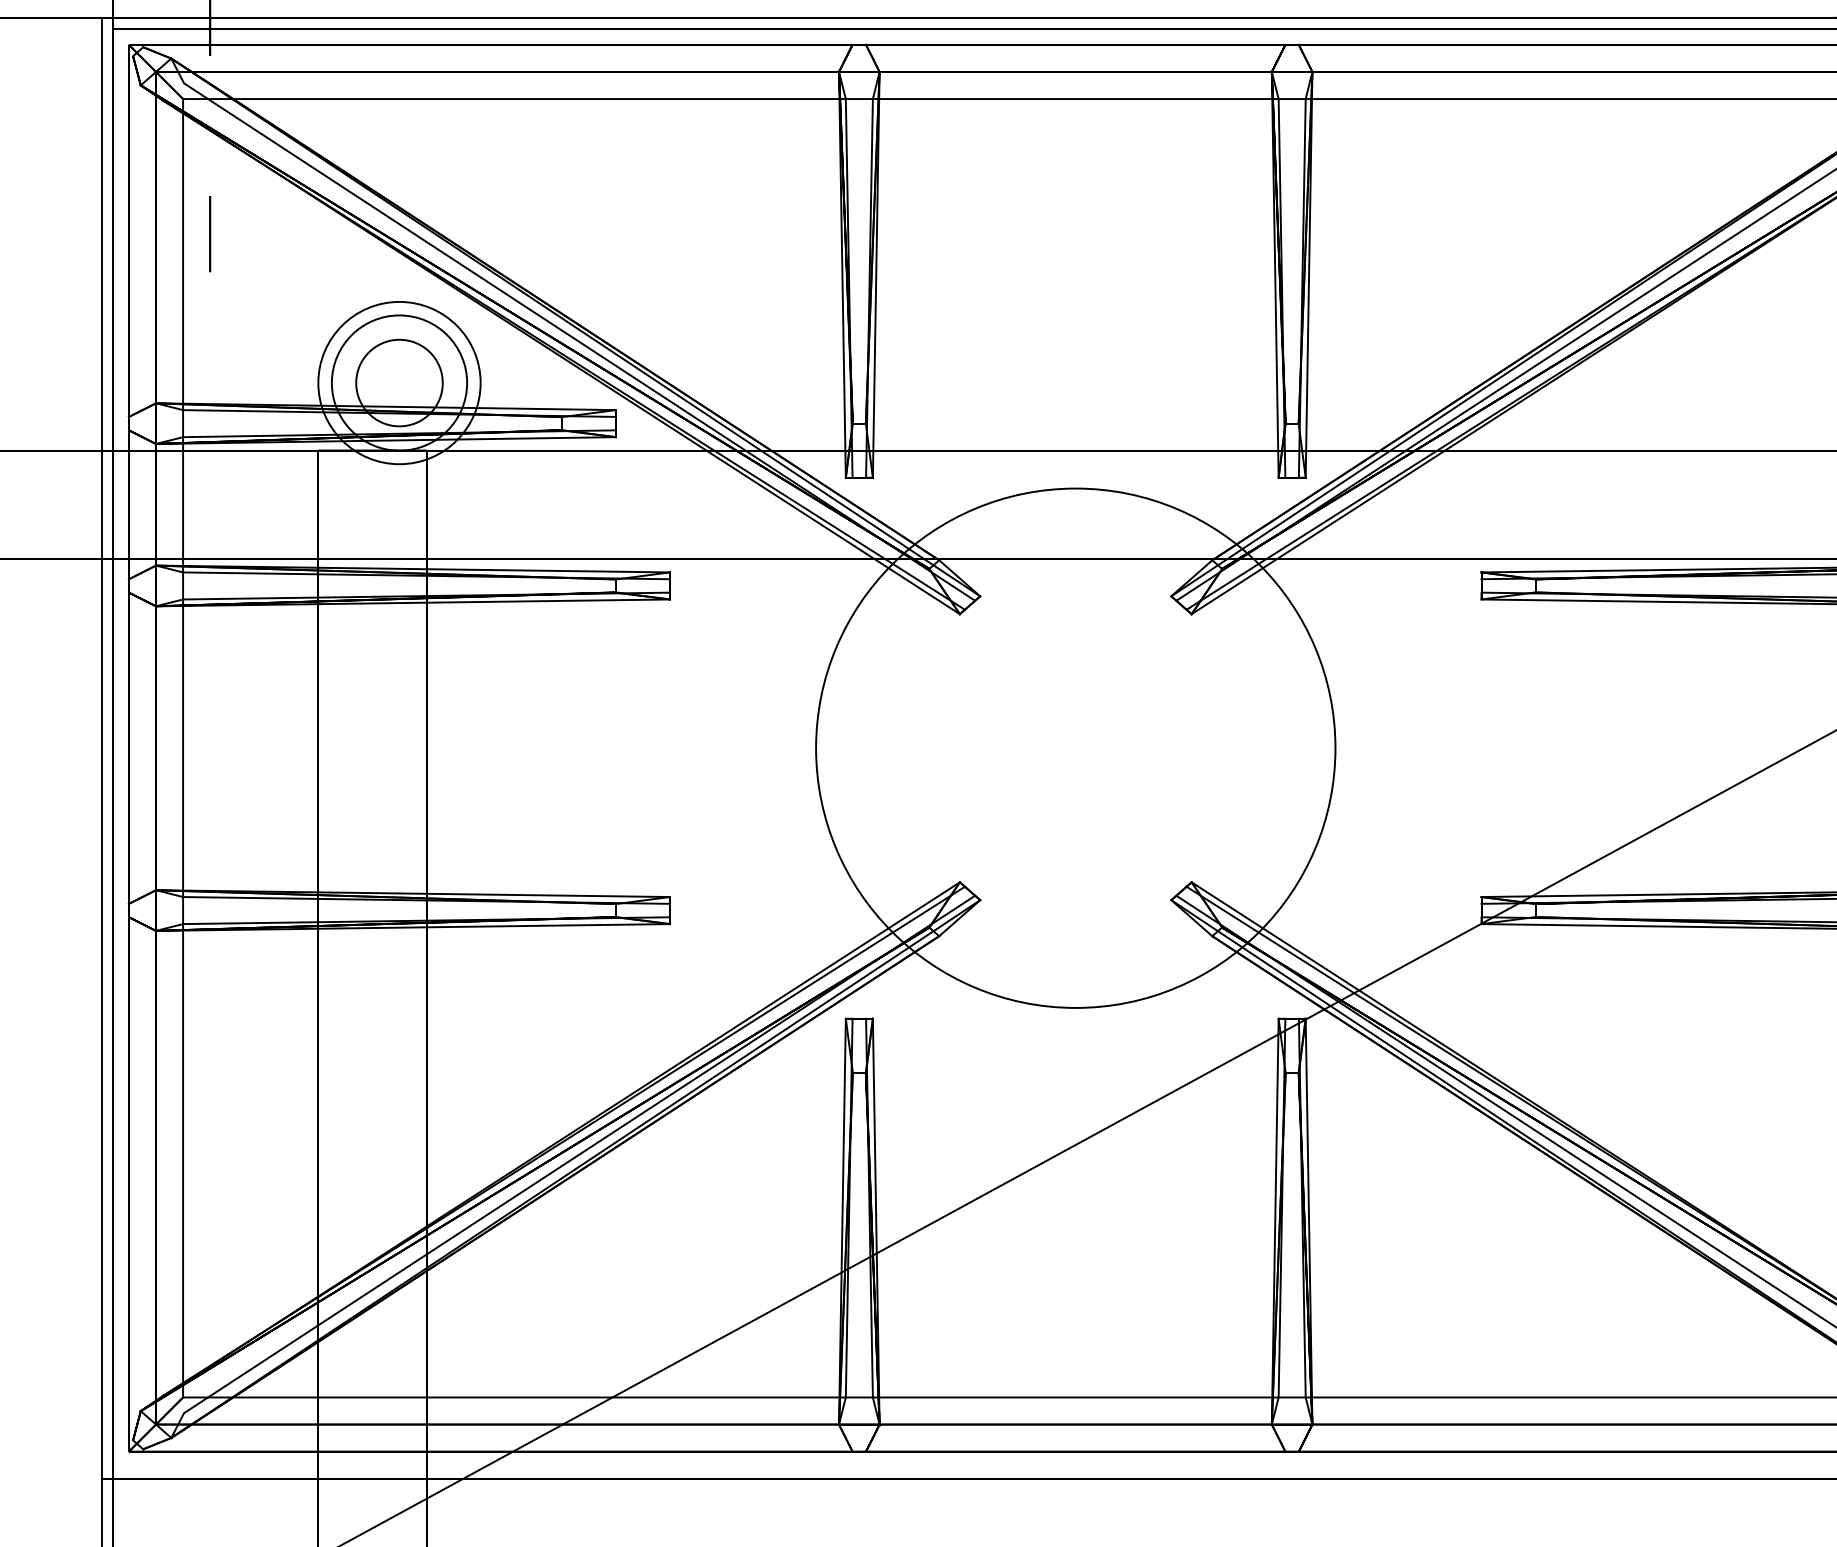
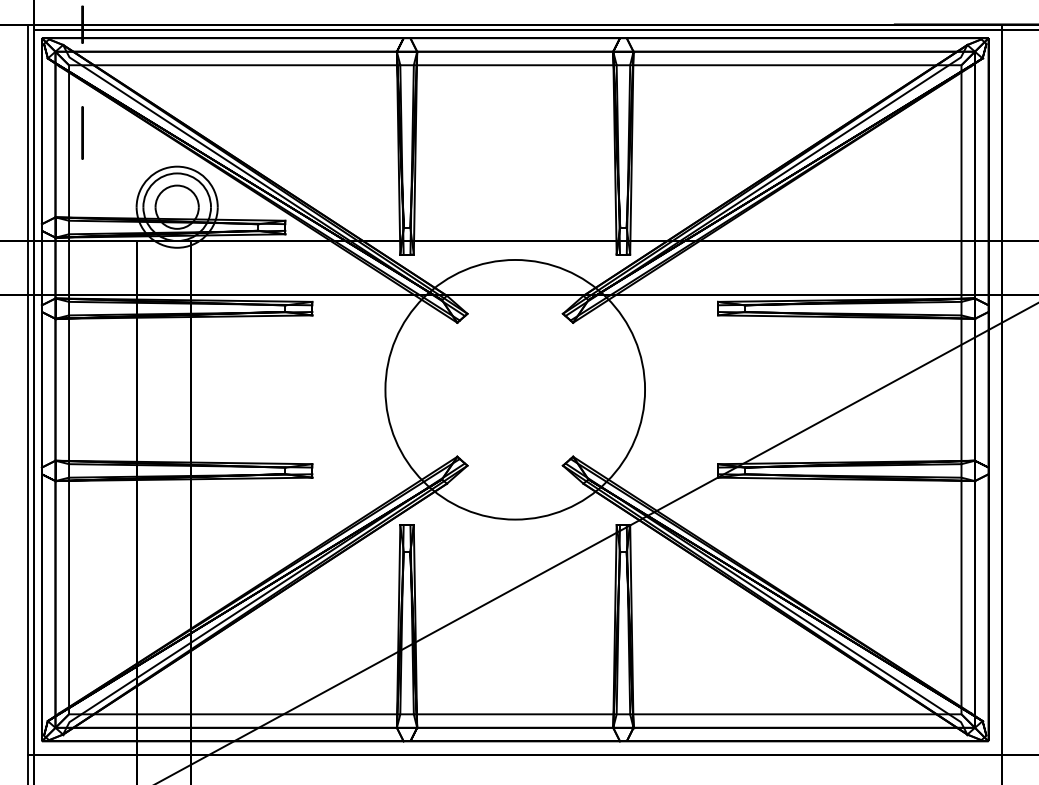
circle: (210, 233) -> (82, 132), size x1.4

